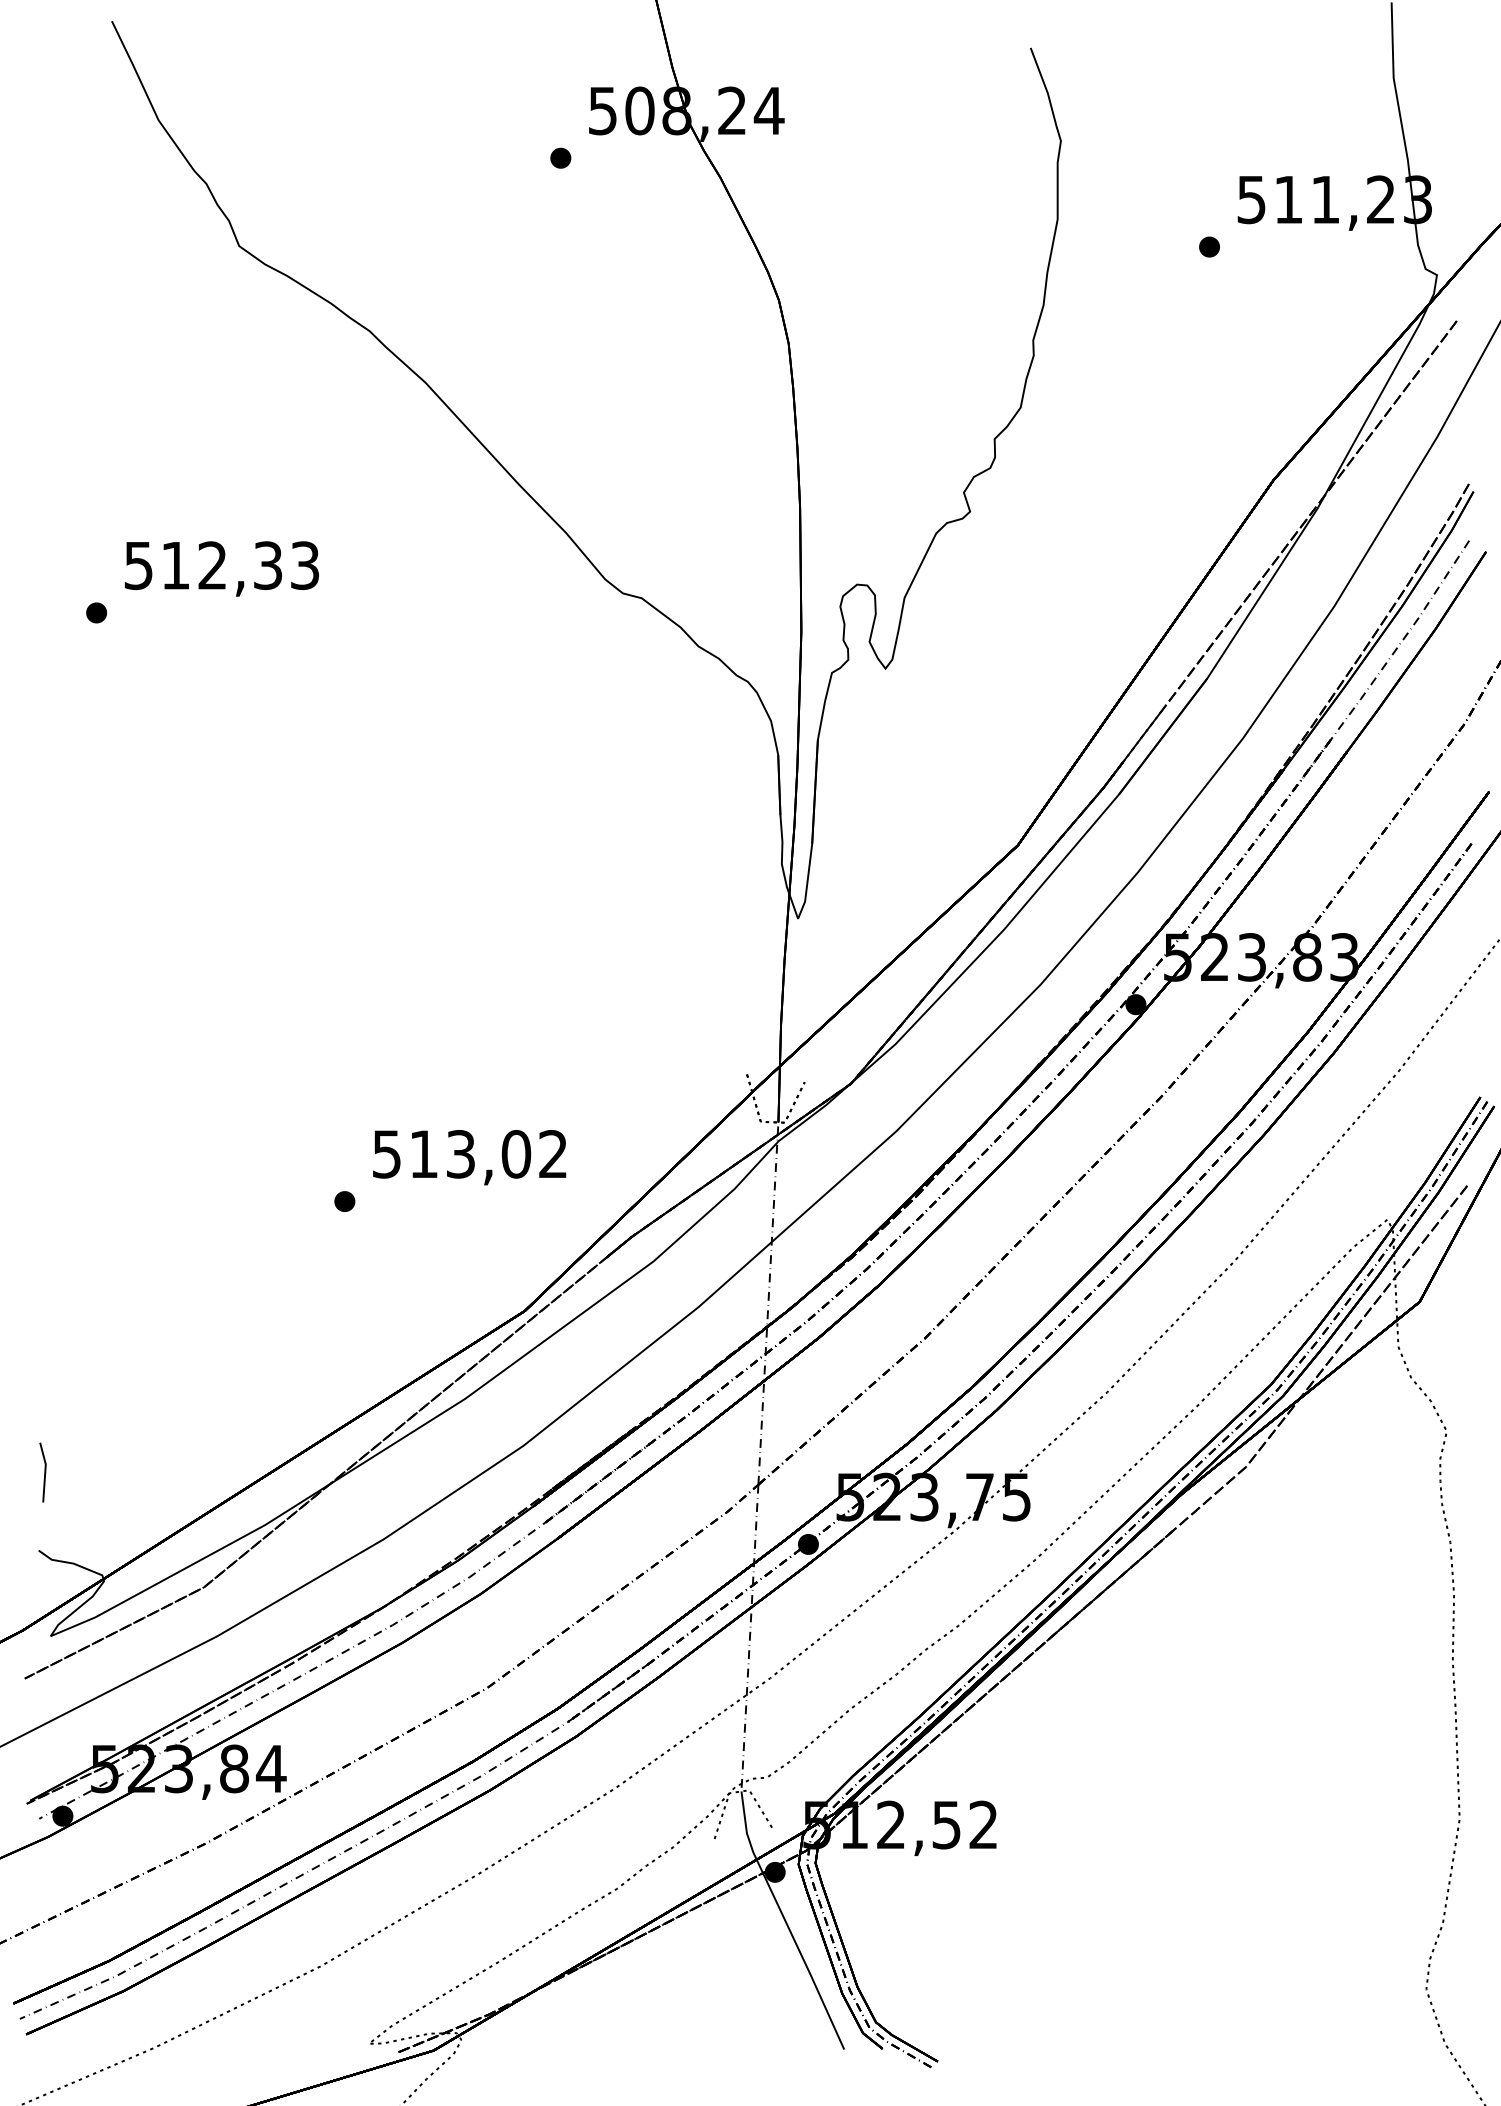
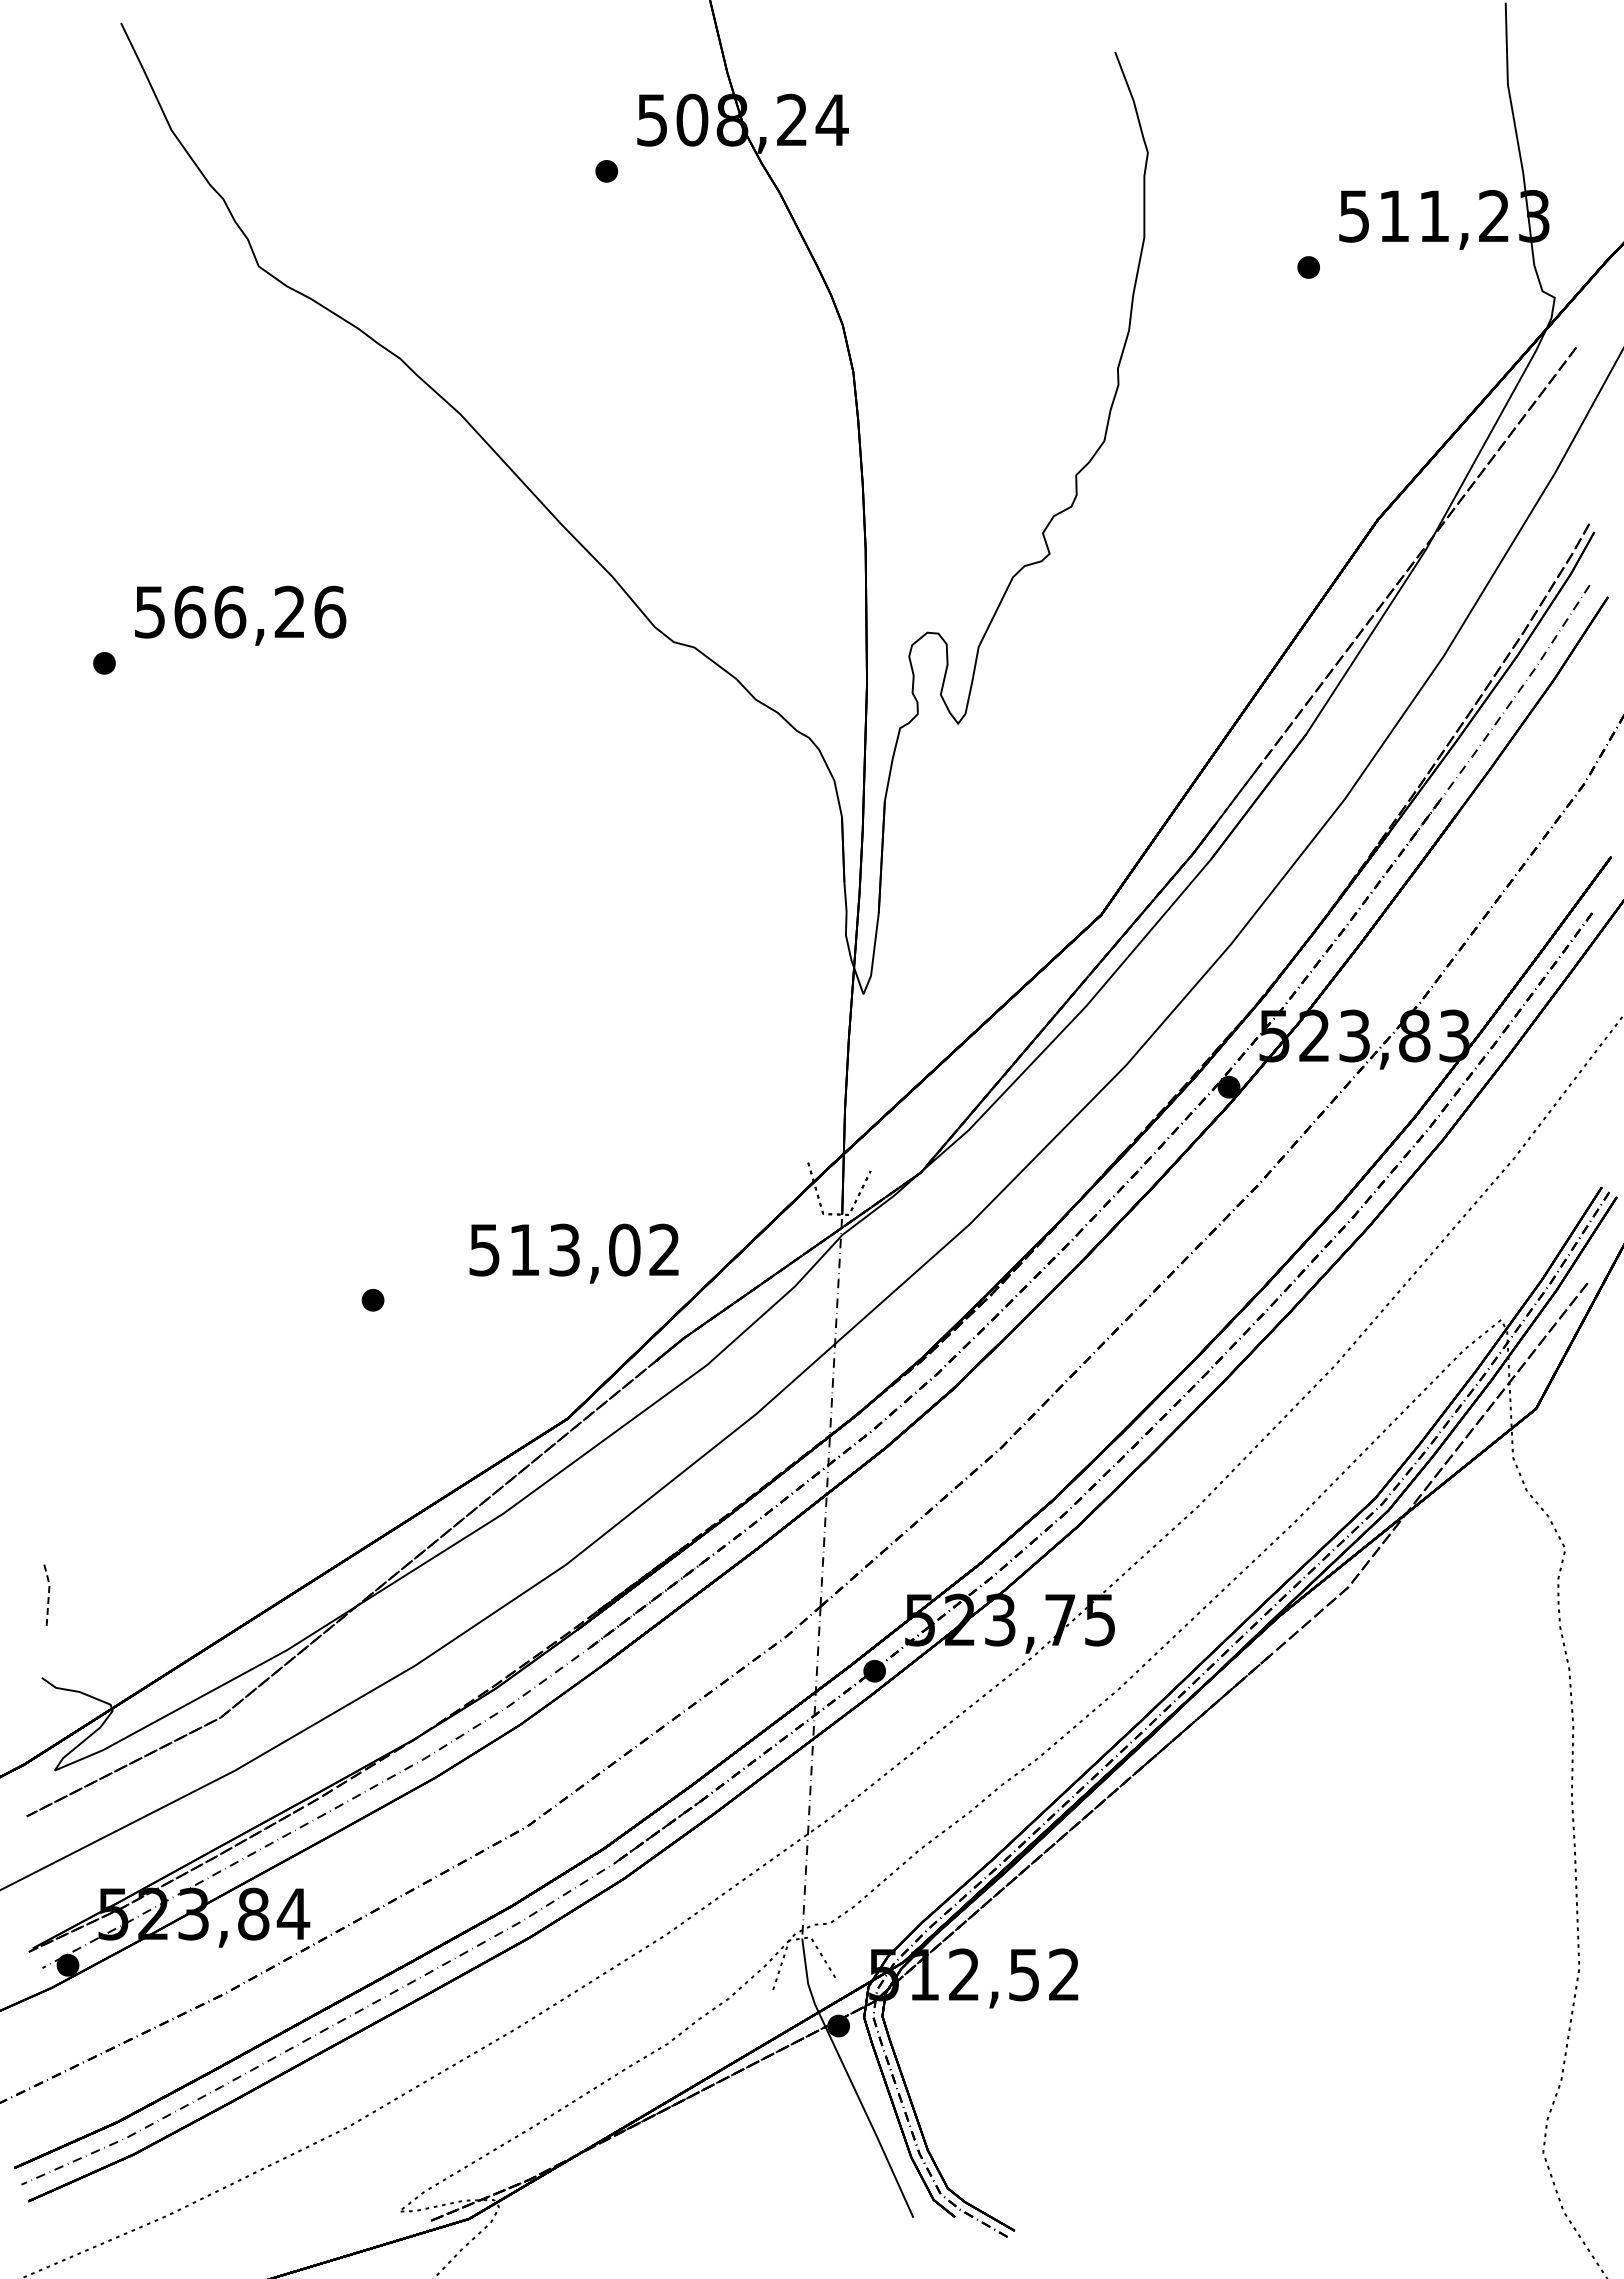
text: (240, 565) -> (260, 611), 512,33 -> 566,26
text: (469, 1157) -> (573, 1253), moved
line: (44, 1471) -> (48, 1592), solid -> dashed

